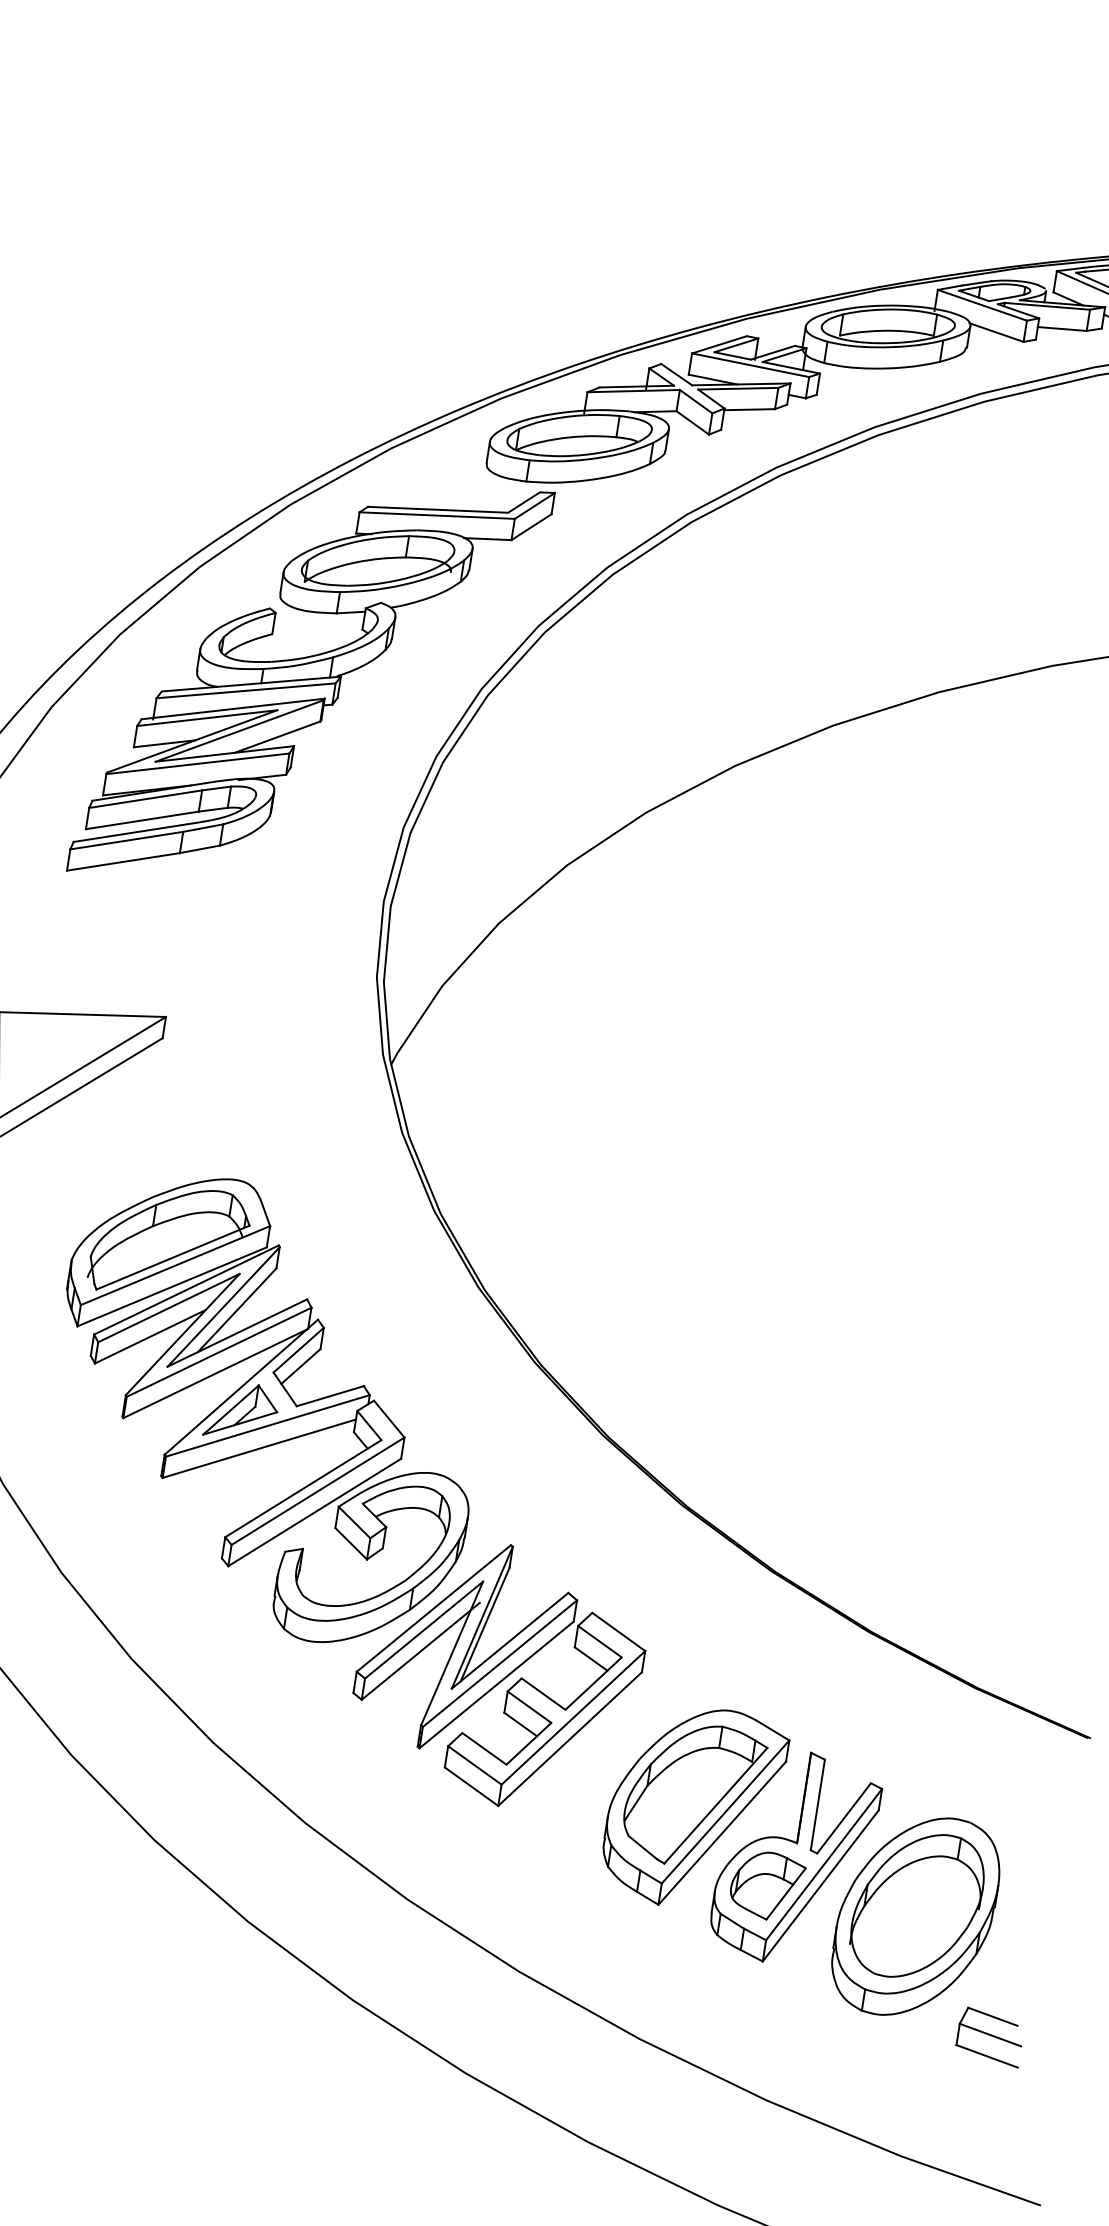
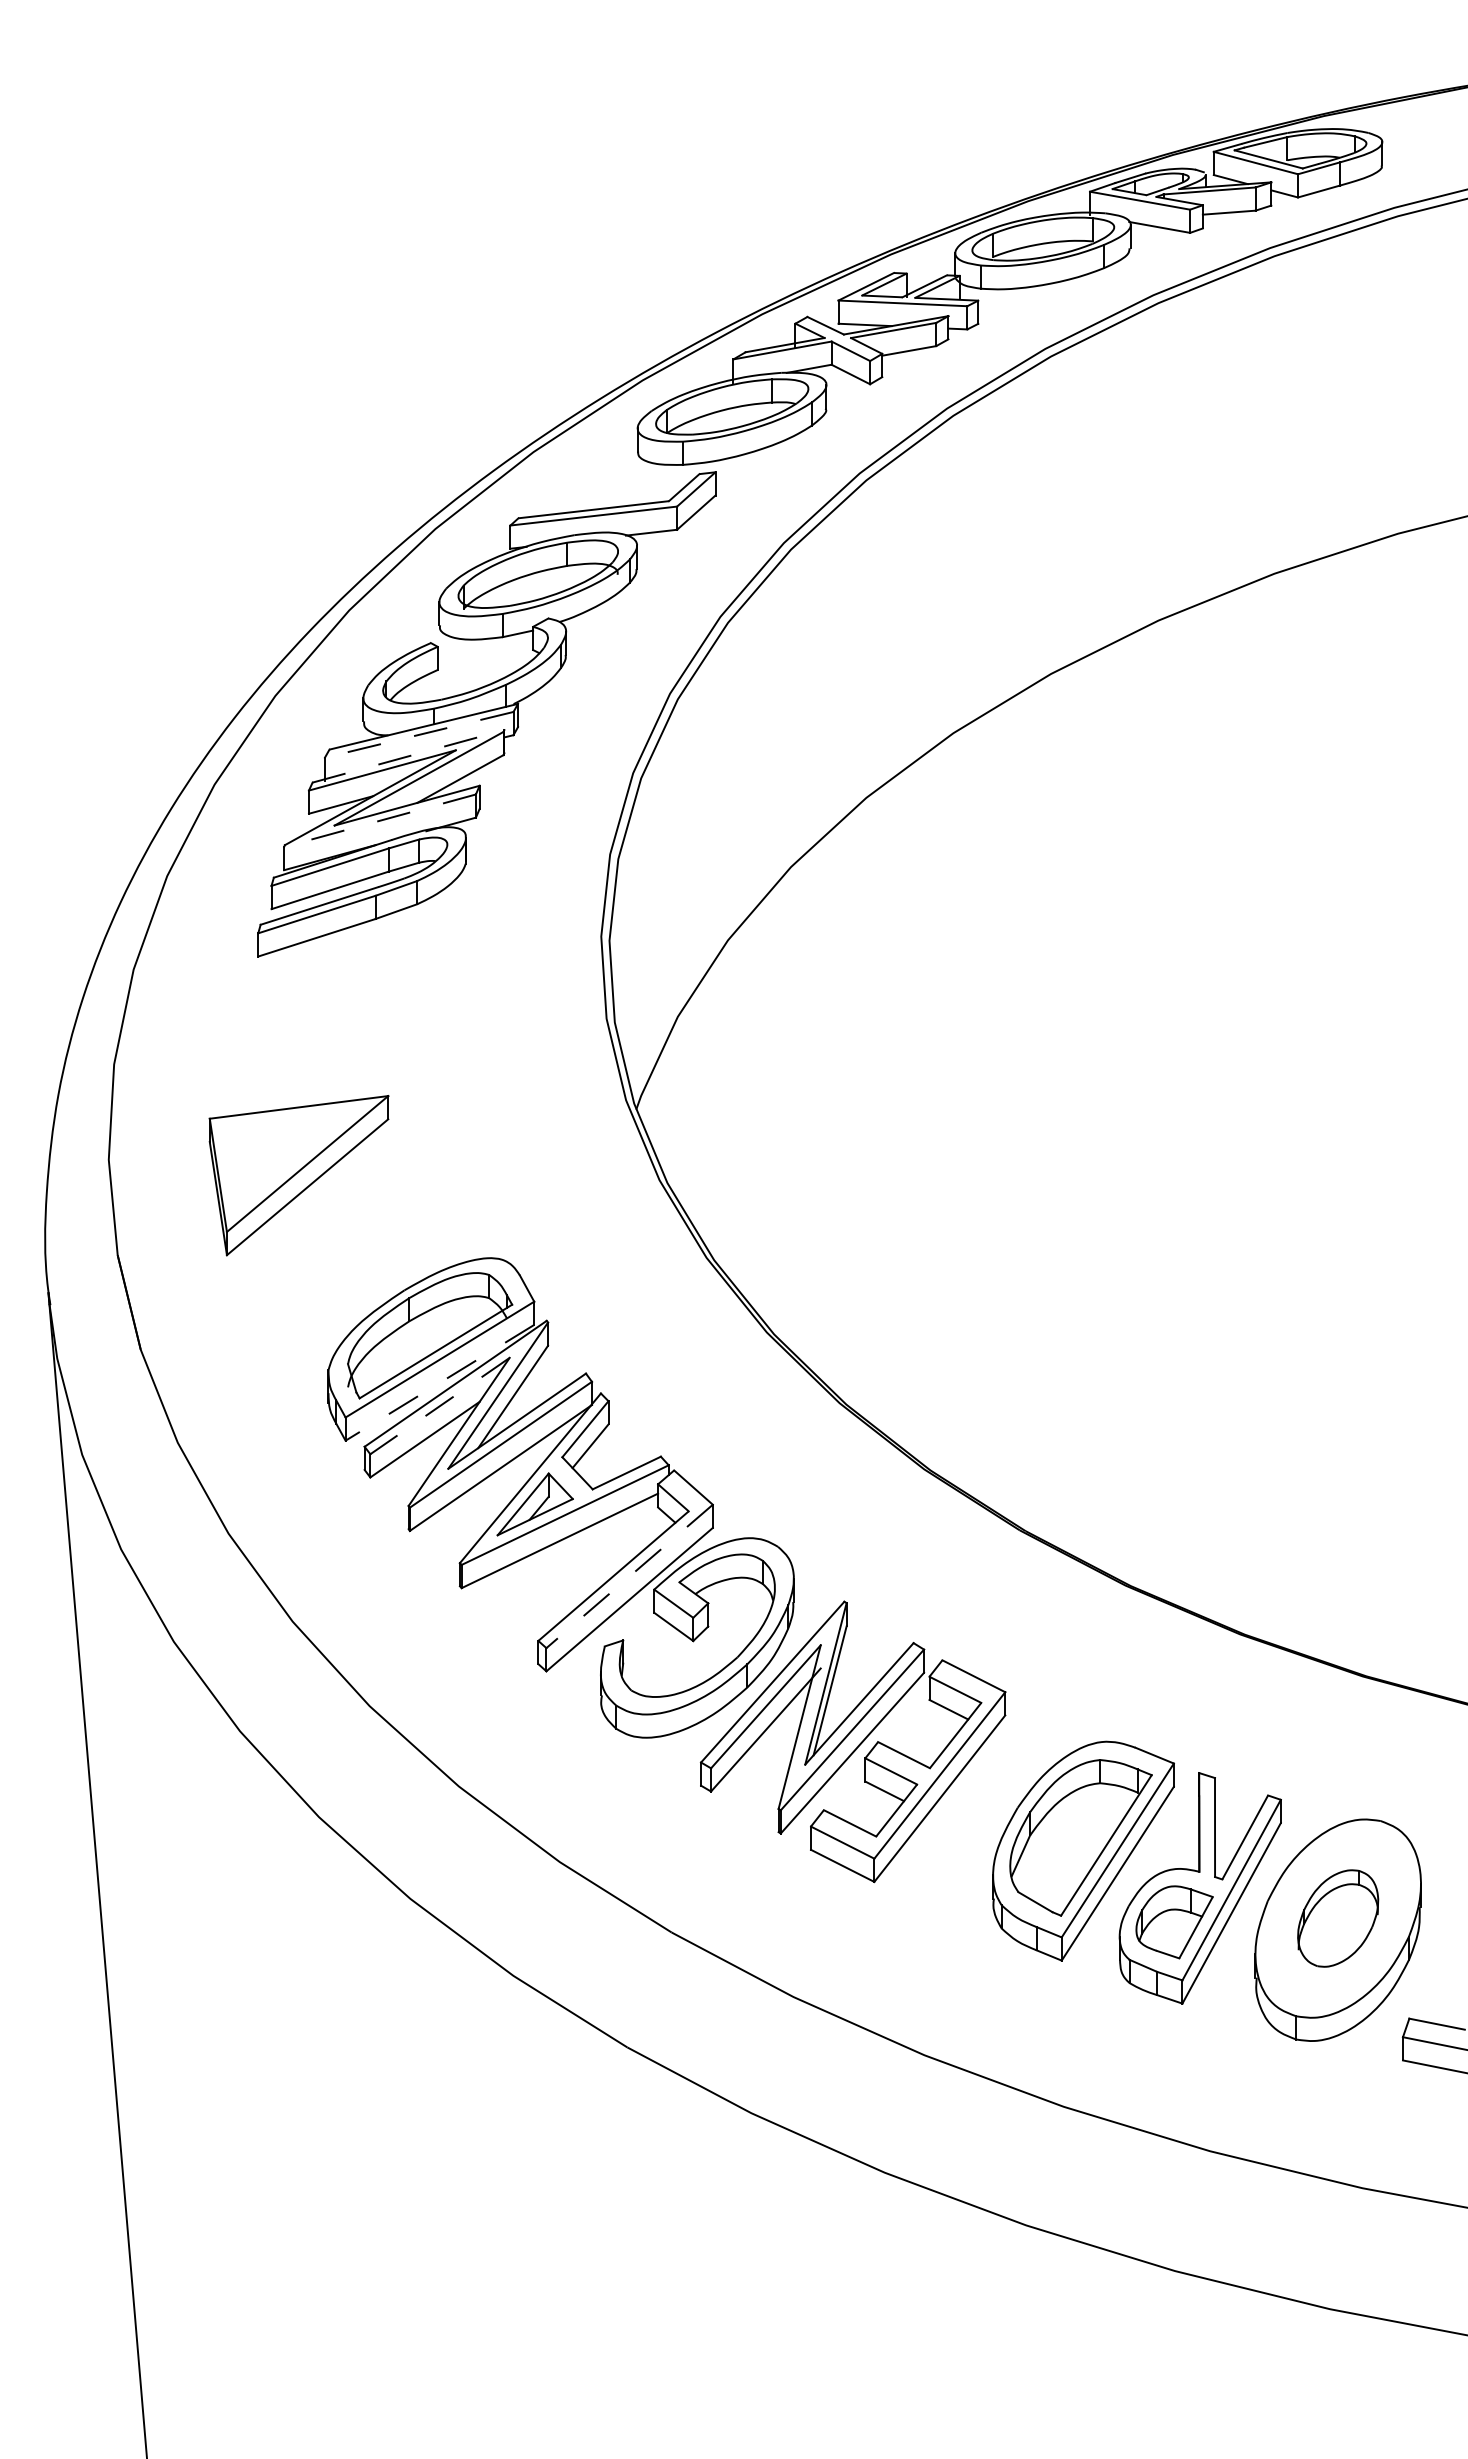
line: (245, 691) -> (418, 735), solid -> dashed
line: (233, 709) -> (408, 756), solid -> dashed
line: (197, 763) -> (379, 820), solid -> dashed
line: (171, 1286) -> (439, 1382), solid -> dashed
line: (169, 1308) -> (440, 1406), solid -> dashed
line: (317, 1491) -> (629, 1576), solid -> dashed
part: (916, 1905) -> (1337, 1918), size x0.6

